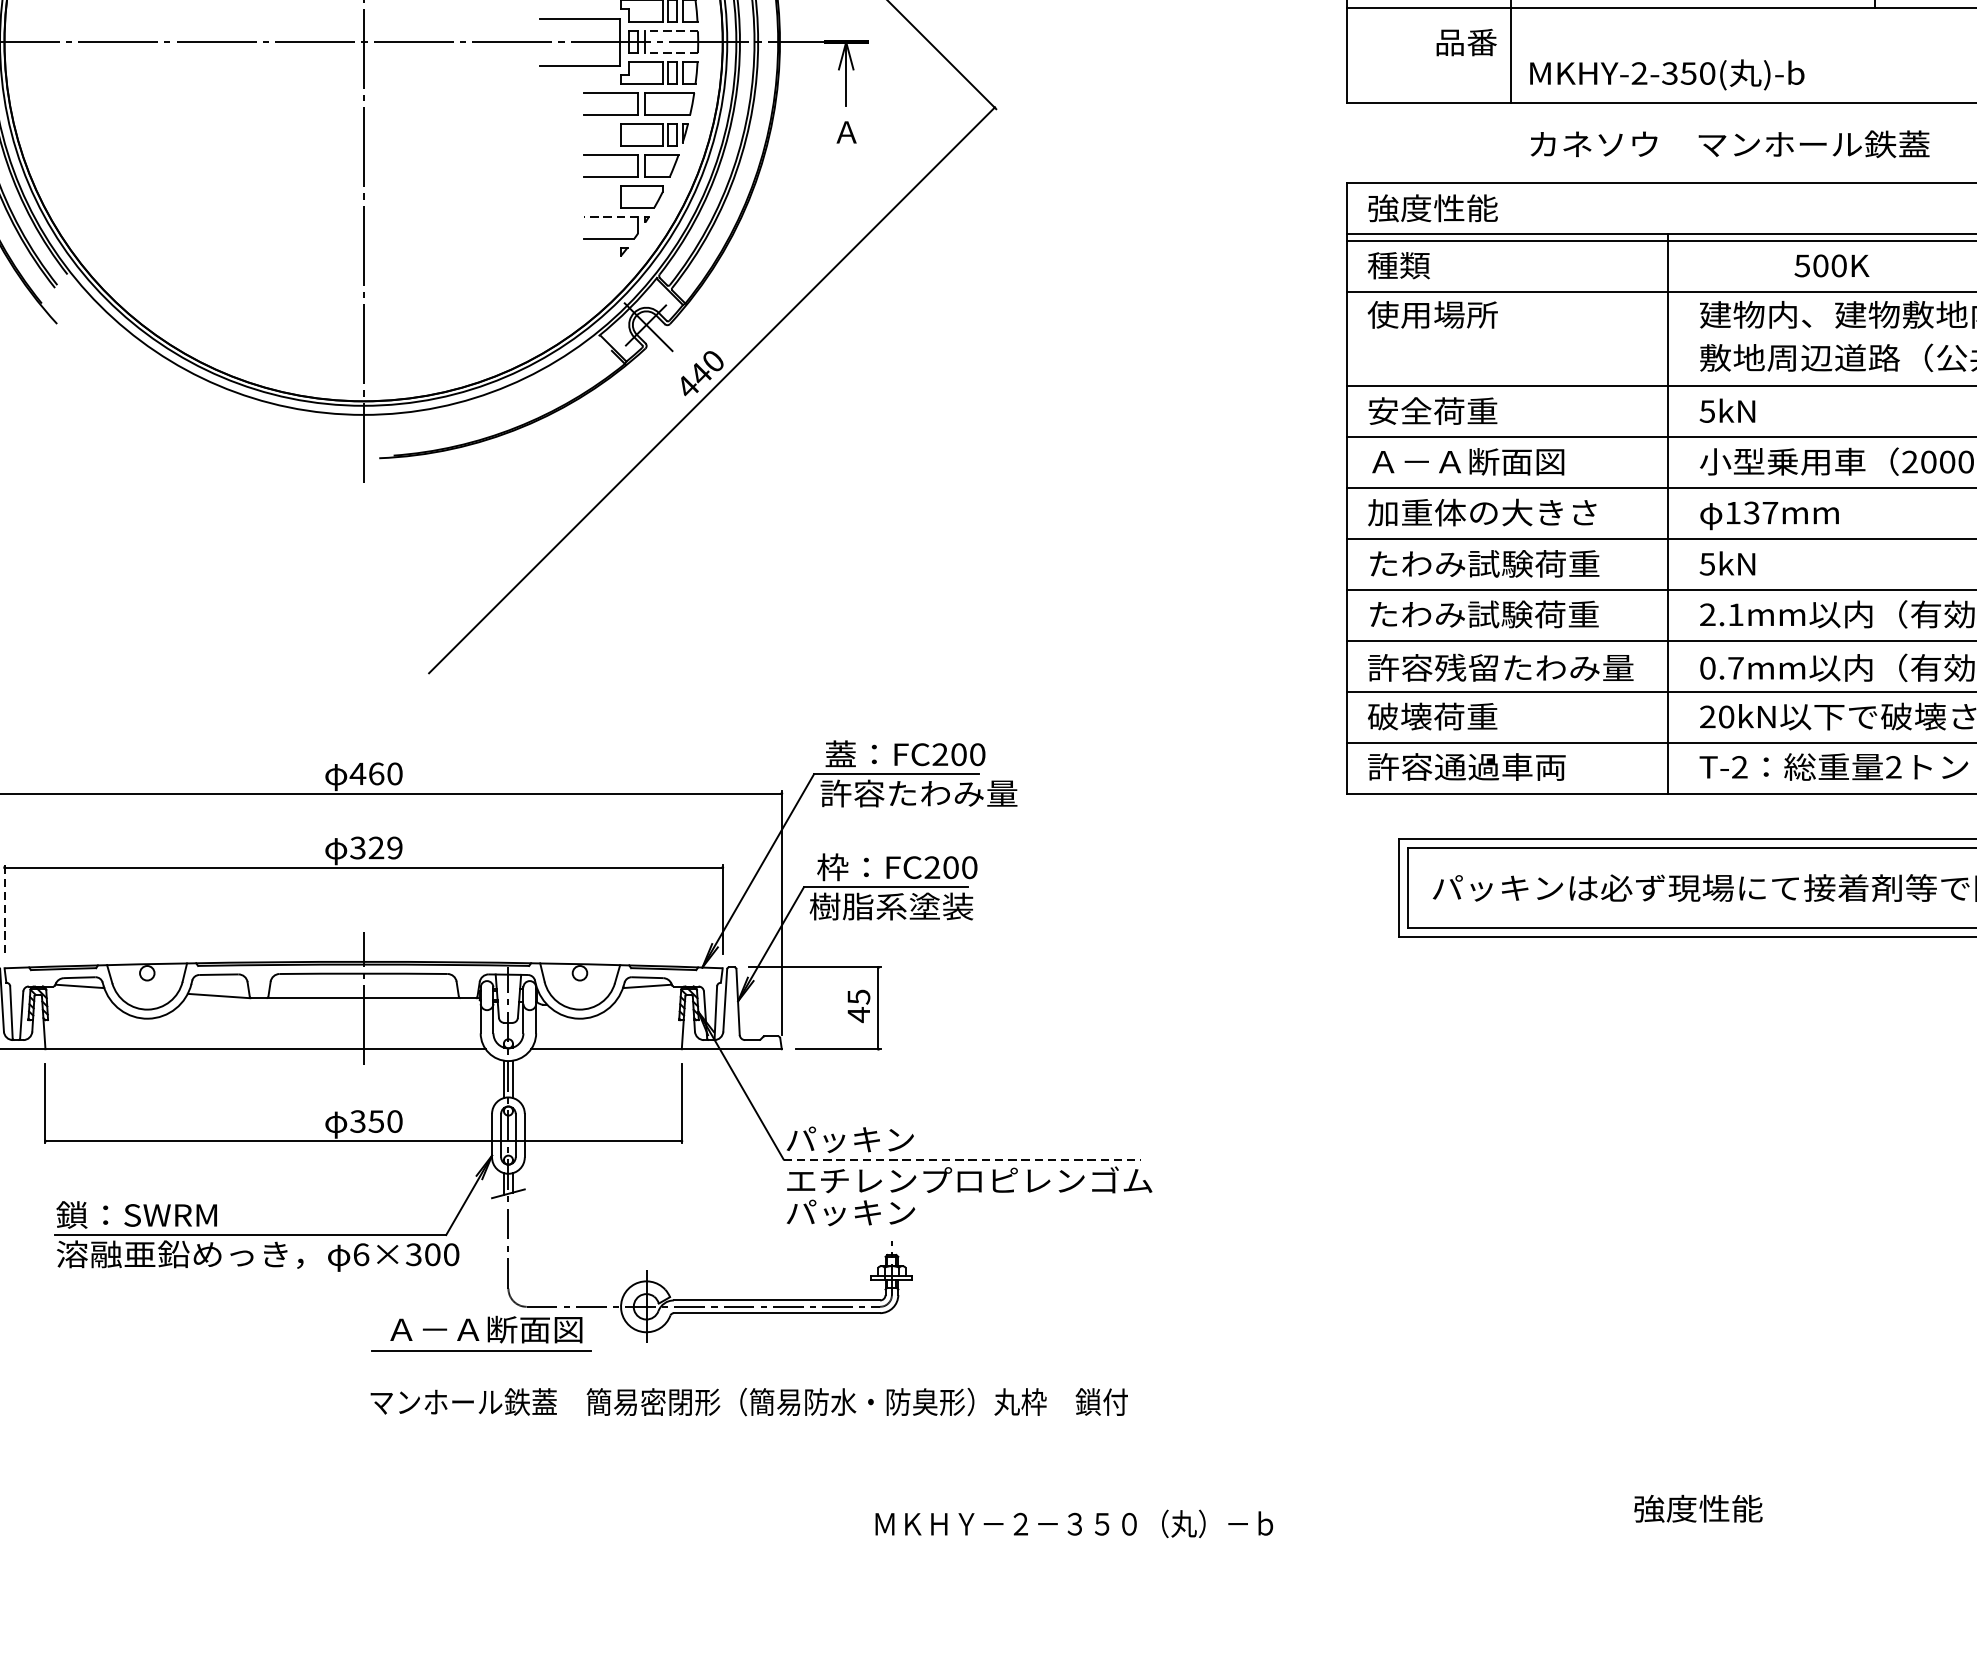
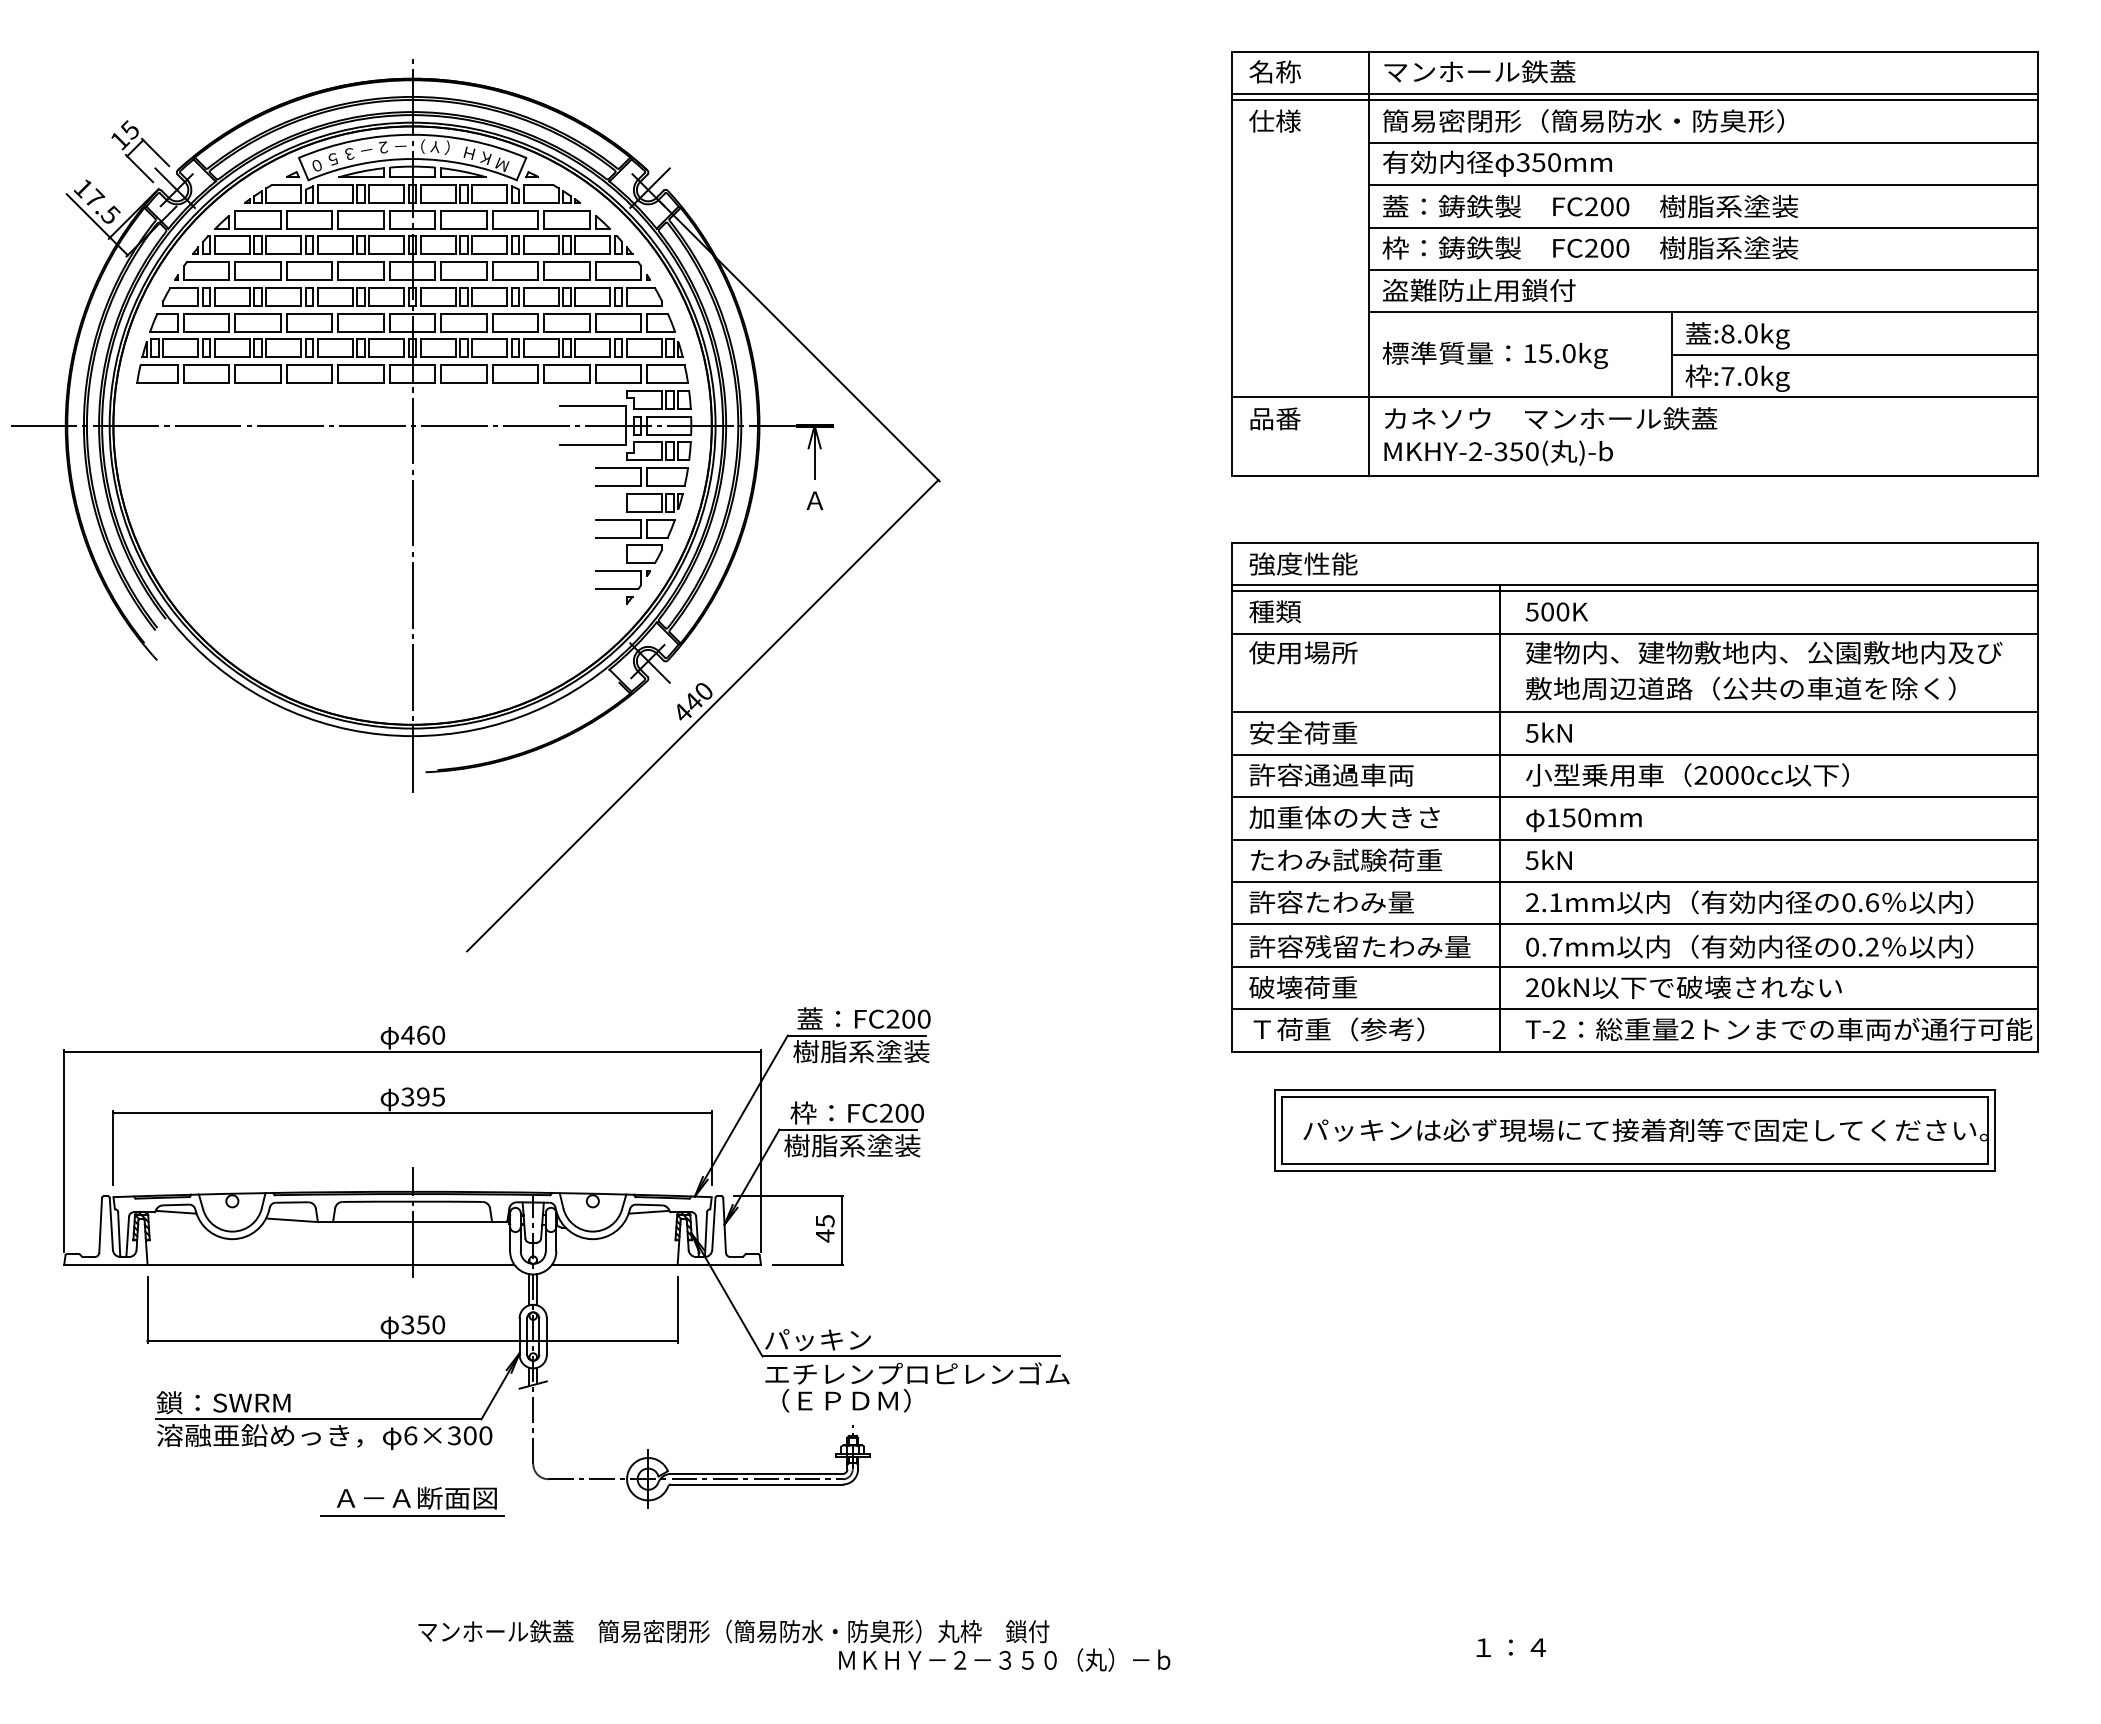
line: (671, 31) -> (669, 416), dashed -> solid
text: (1466, 42) -> (1275, 418), moved
line: (671, 52) -> (669, 434), dashed -> solid
text: (1730, 144) -> (1551, 418), moved
line: (610, 217) -> (618, 571), dashed -> solid
text: (1831, 265) -> (1556, 611), moved
text: (1466, 460) -> (1331, 774), Ａ－Ａ断面図 -> 許容通過車両
text: (1761, 512) -> (1577, 817), 137mm -> 150mm
text: (1483, 613) -> (1345, 901), たわみ試験荷重 -> 許容たわみ量
text: (1472, 767) -> (1336, 1029), 許容通過車両 -> Ｔ荷重（参考）
text: (919, 793) -> (875, 1051), 許容たわみ量 -> 樹脂系塗装
text: (385, 847) -> (430, 1096), 329 -> 395
line: (4, 909) -> (113, 1148), dashed -> solid
line: (962, 1159) -> (911, 1356), dashed -> solid
text: (873, 1212) -> (837, 1400), パッキン -> （ＥＰＤＭ）
part: (481, 1333) -> (412, 1501), moved
text: (748, 1401) -> (733, 1631), moved
text: (1698, 1507) -> (1524, 1646), 強度性能 -> １：４

